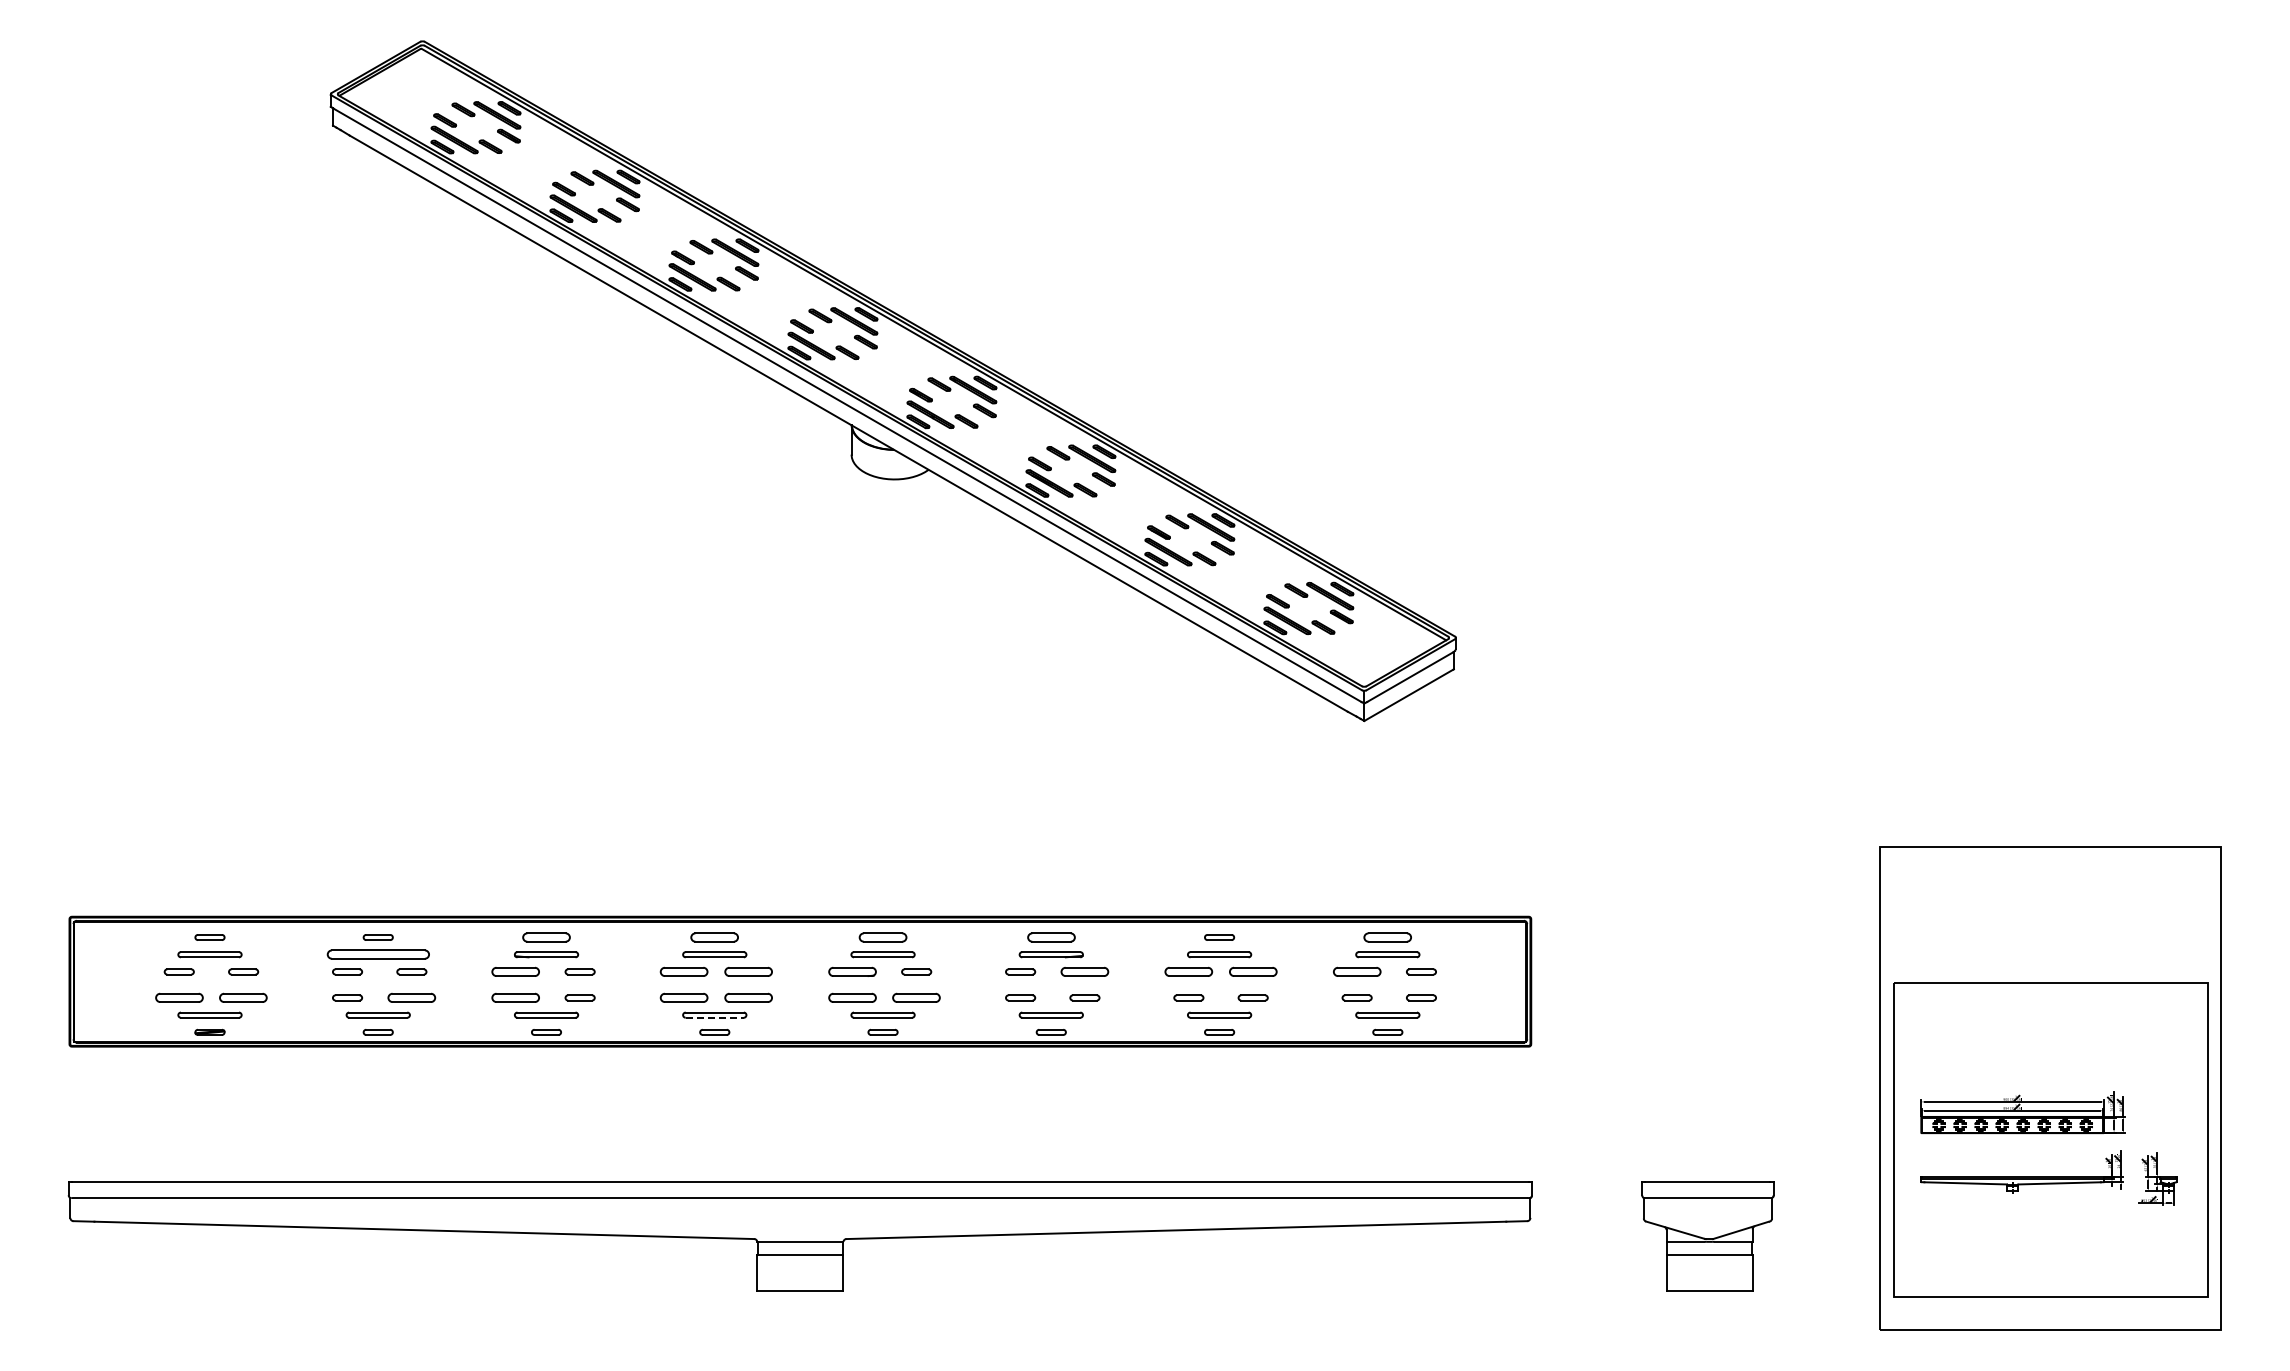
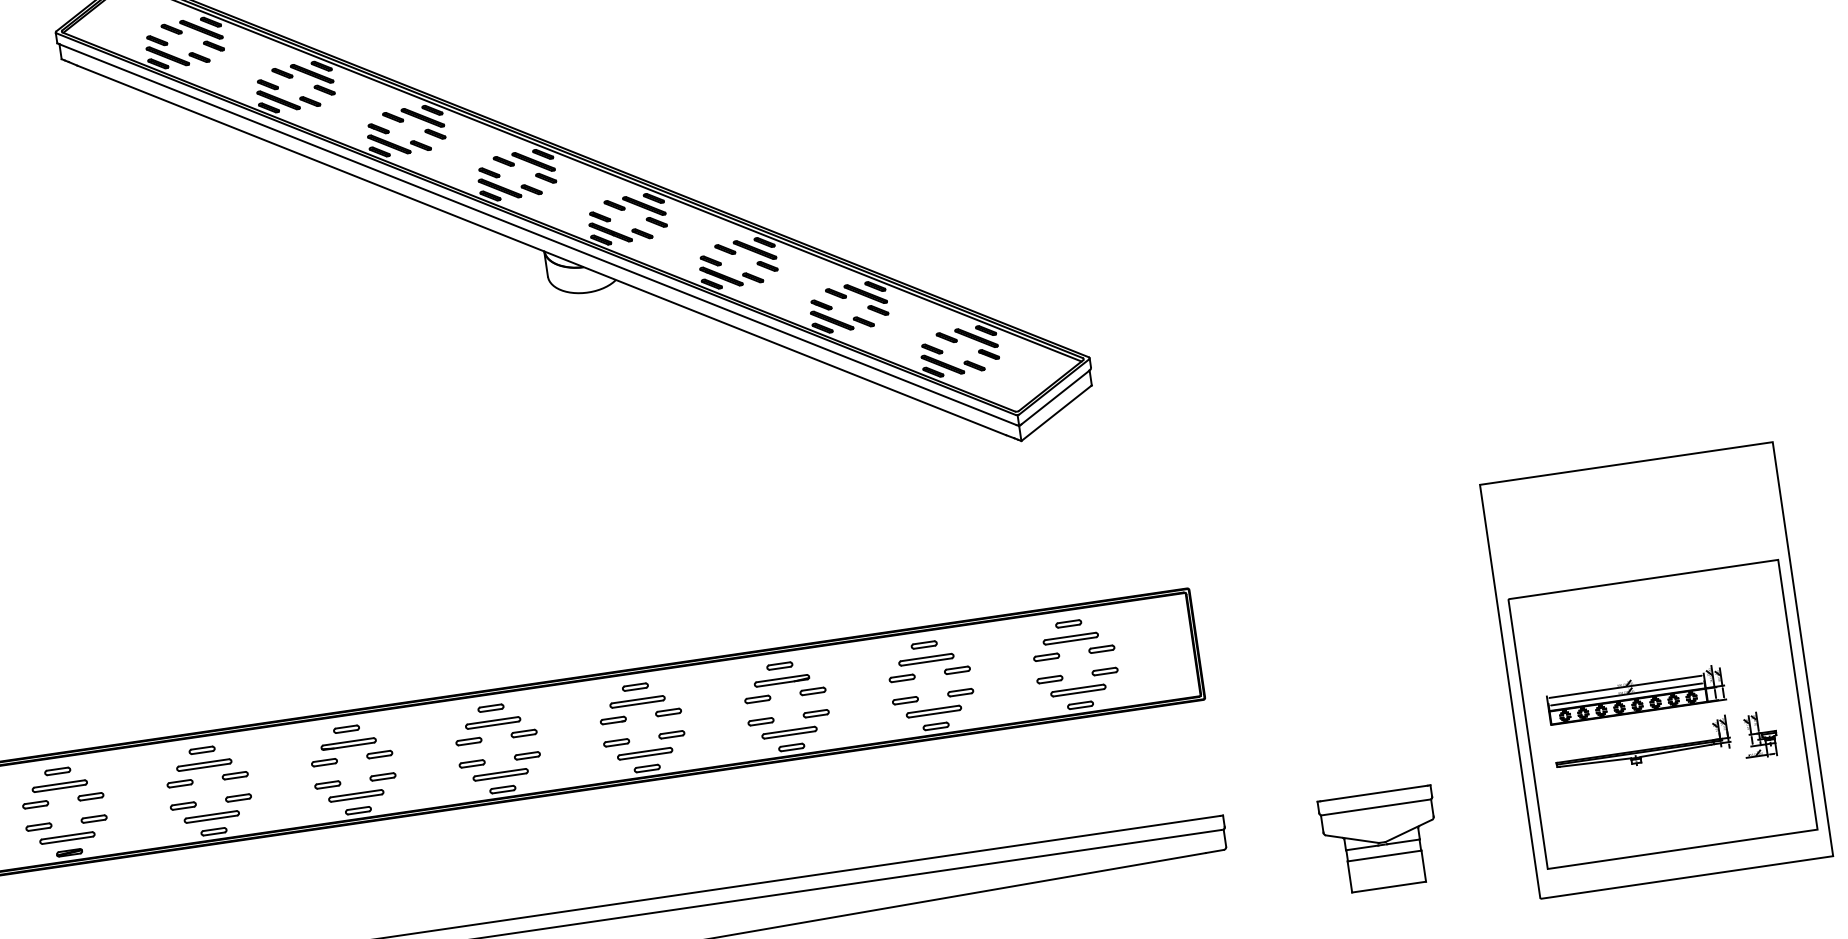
part: (546, 937) -> (346, 729), size x0.62
part: (714, 937) -> (490, 708), size x0.62
part: (882, 937) -> (634, 687), size x0.62
part: (1050, 937) -> (779, 666), size x0.62
part: (1387, 937) -> (1068, 623), size x0.62
part: (377, 954) -> (203, 765), size x0.62
part: (515, 971) -> (324, 762), size x0.62
part: (683, 971) -> (468, 741), size x0.62
part: (747, 971) -> (523, 733), size x0.62
part: (851, 971) -> (612, 720), size x0.62
part: (1084, 971) -> (812, 691), size x0.62
part: (1188, 971) -> (901, 678), size x0.62
part: (1252, 971) -> (956, 670), size x0.62
part: (1356, 971) -> (1046, 657), size x0.62
part: (178, 997) -> (38, 826), size x0.62
part: (243, 997) -> (93, 818), size x0.62
part: (411, 997) -> (238, 797), size x0.62
part: (515, 997) -> (327, 784), size x0.62
part: (683, 997) -> (471, 763), size x0.62
part: (747, 997) -> (526, 755), size x0.62
part: (851, 997) -> (615, 742), size x0.62
part: (916, 997) -> (671, 734), size x0.62
line: (715, 1017) -> (501, 776), dashed -> solid

